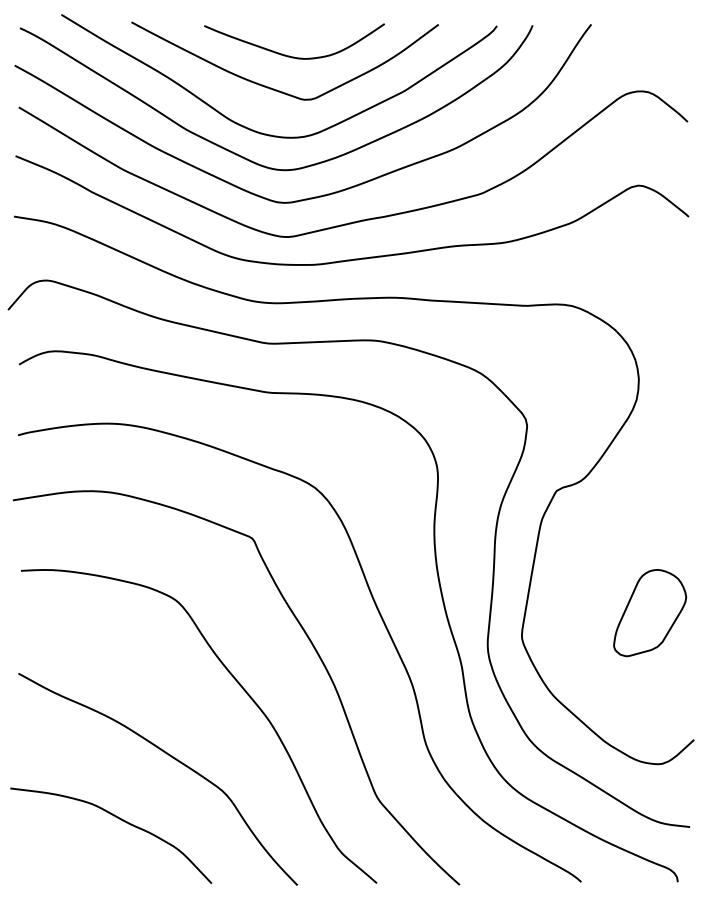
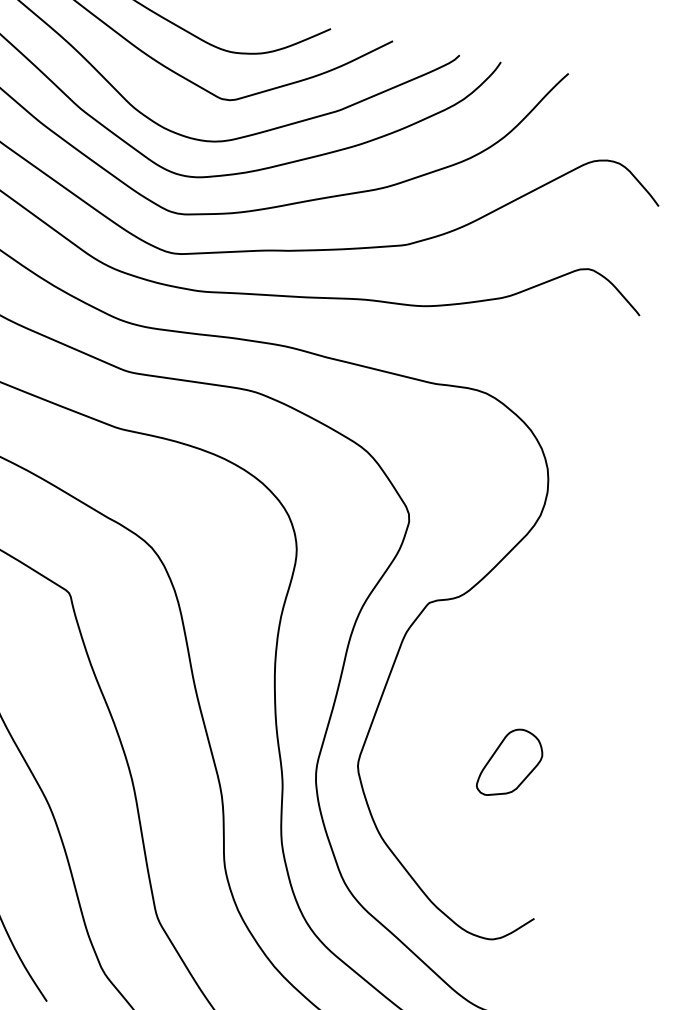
part: (650, 613) -> (511, 763), size x0.7

